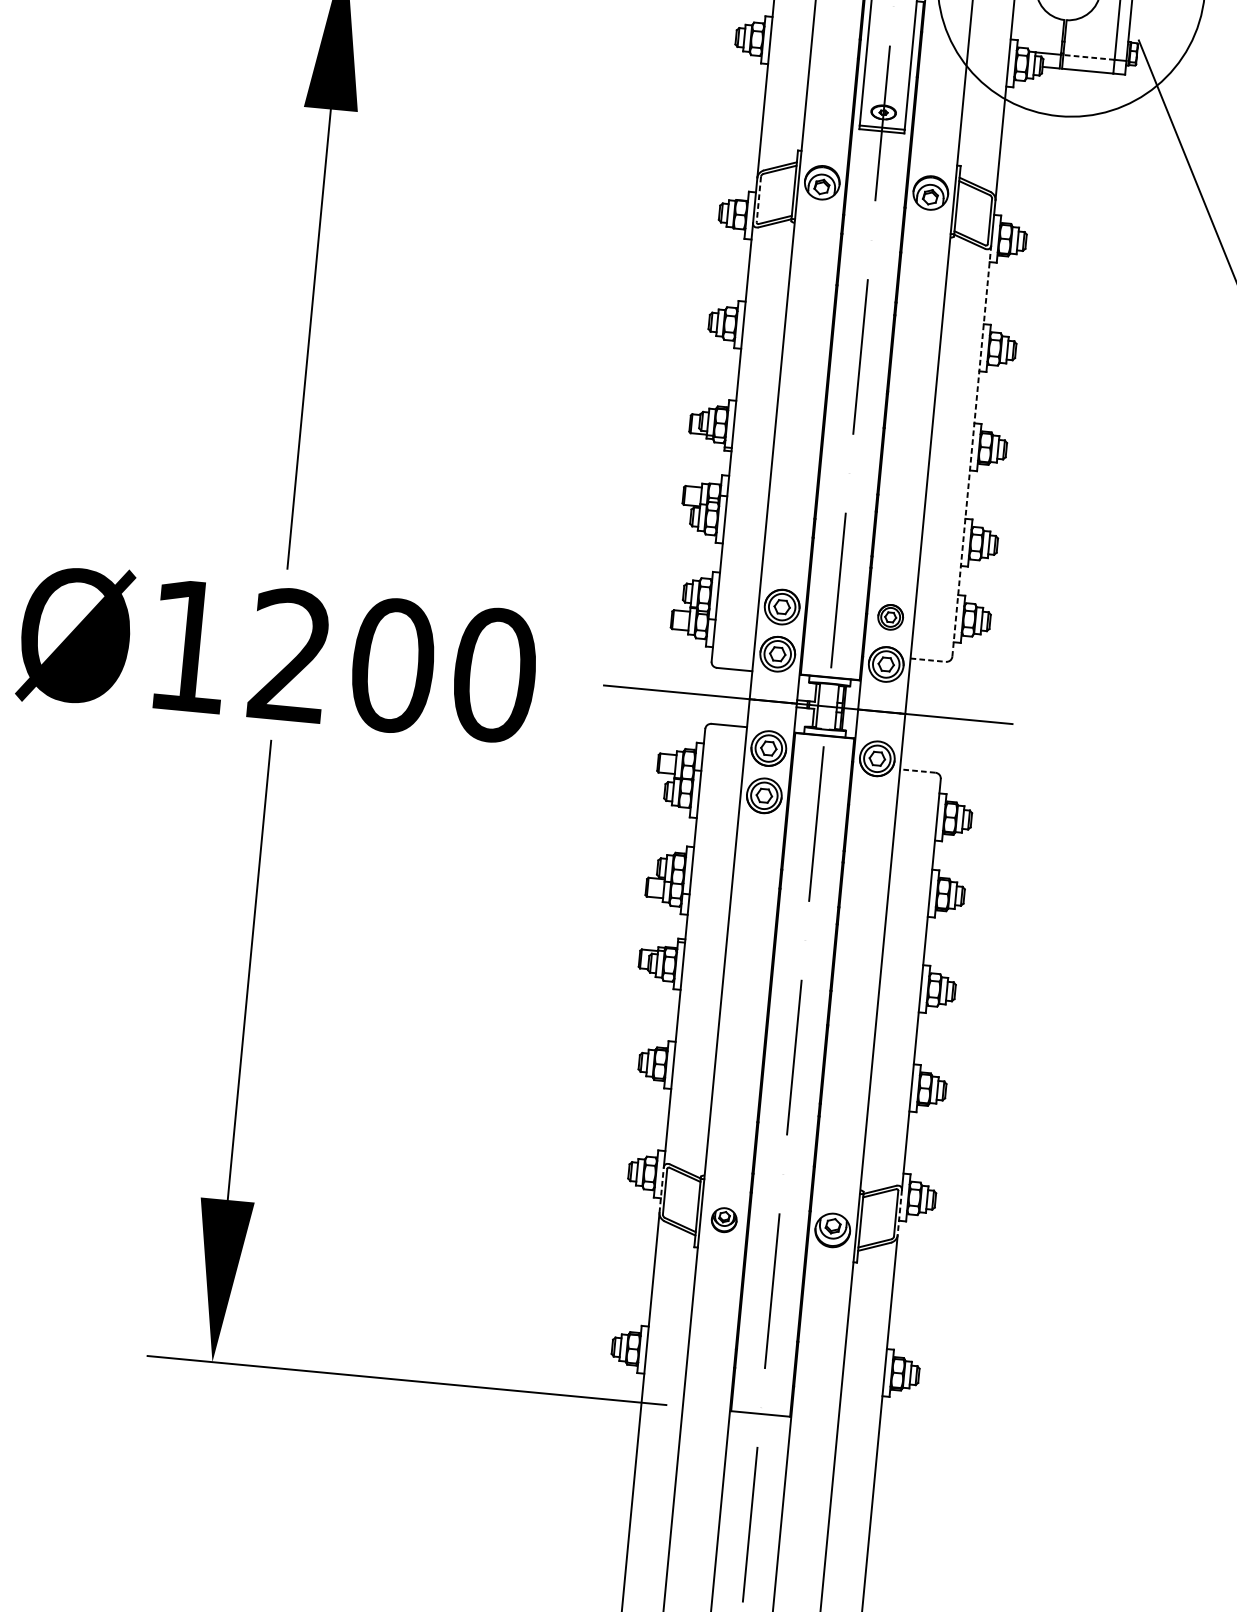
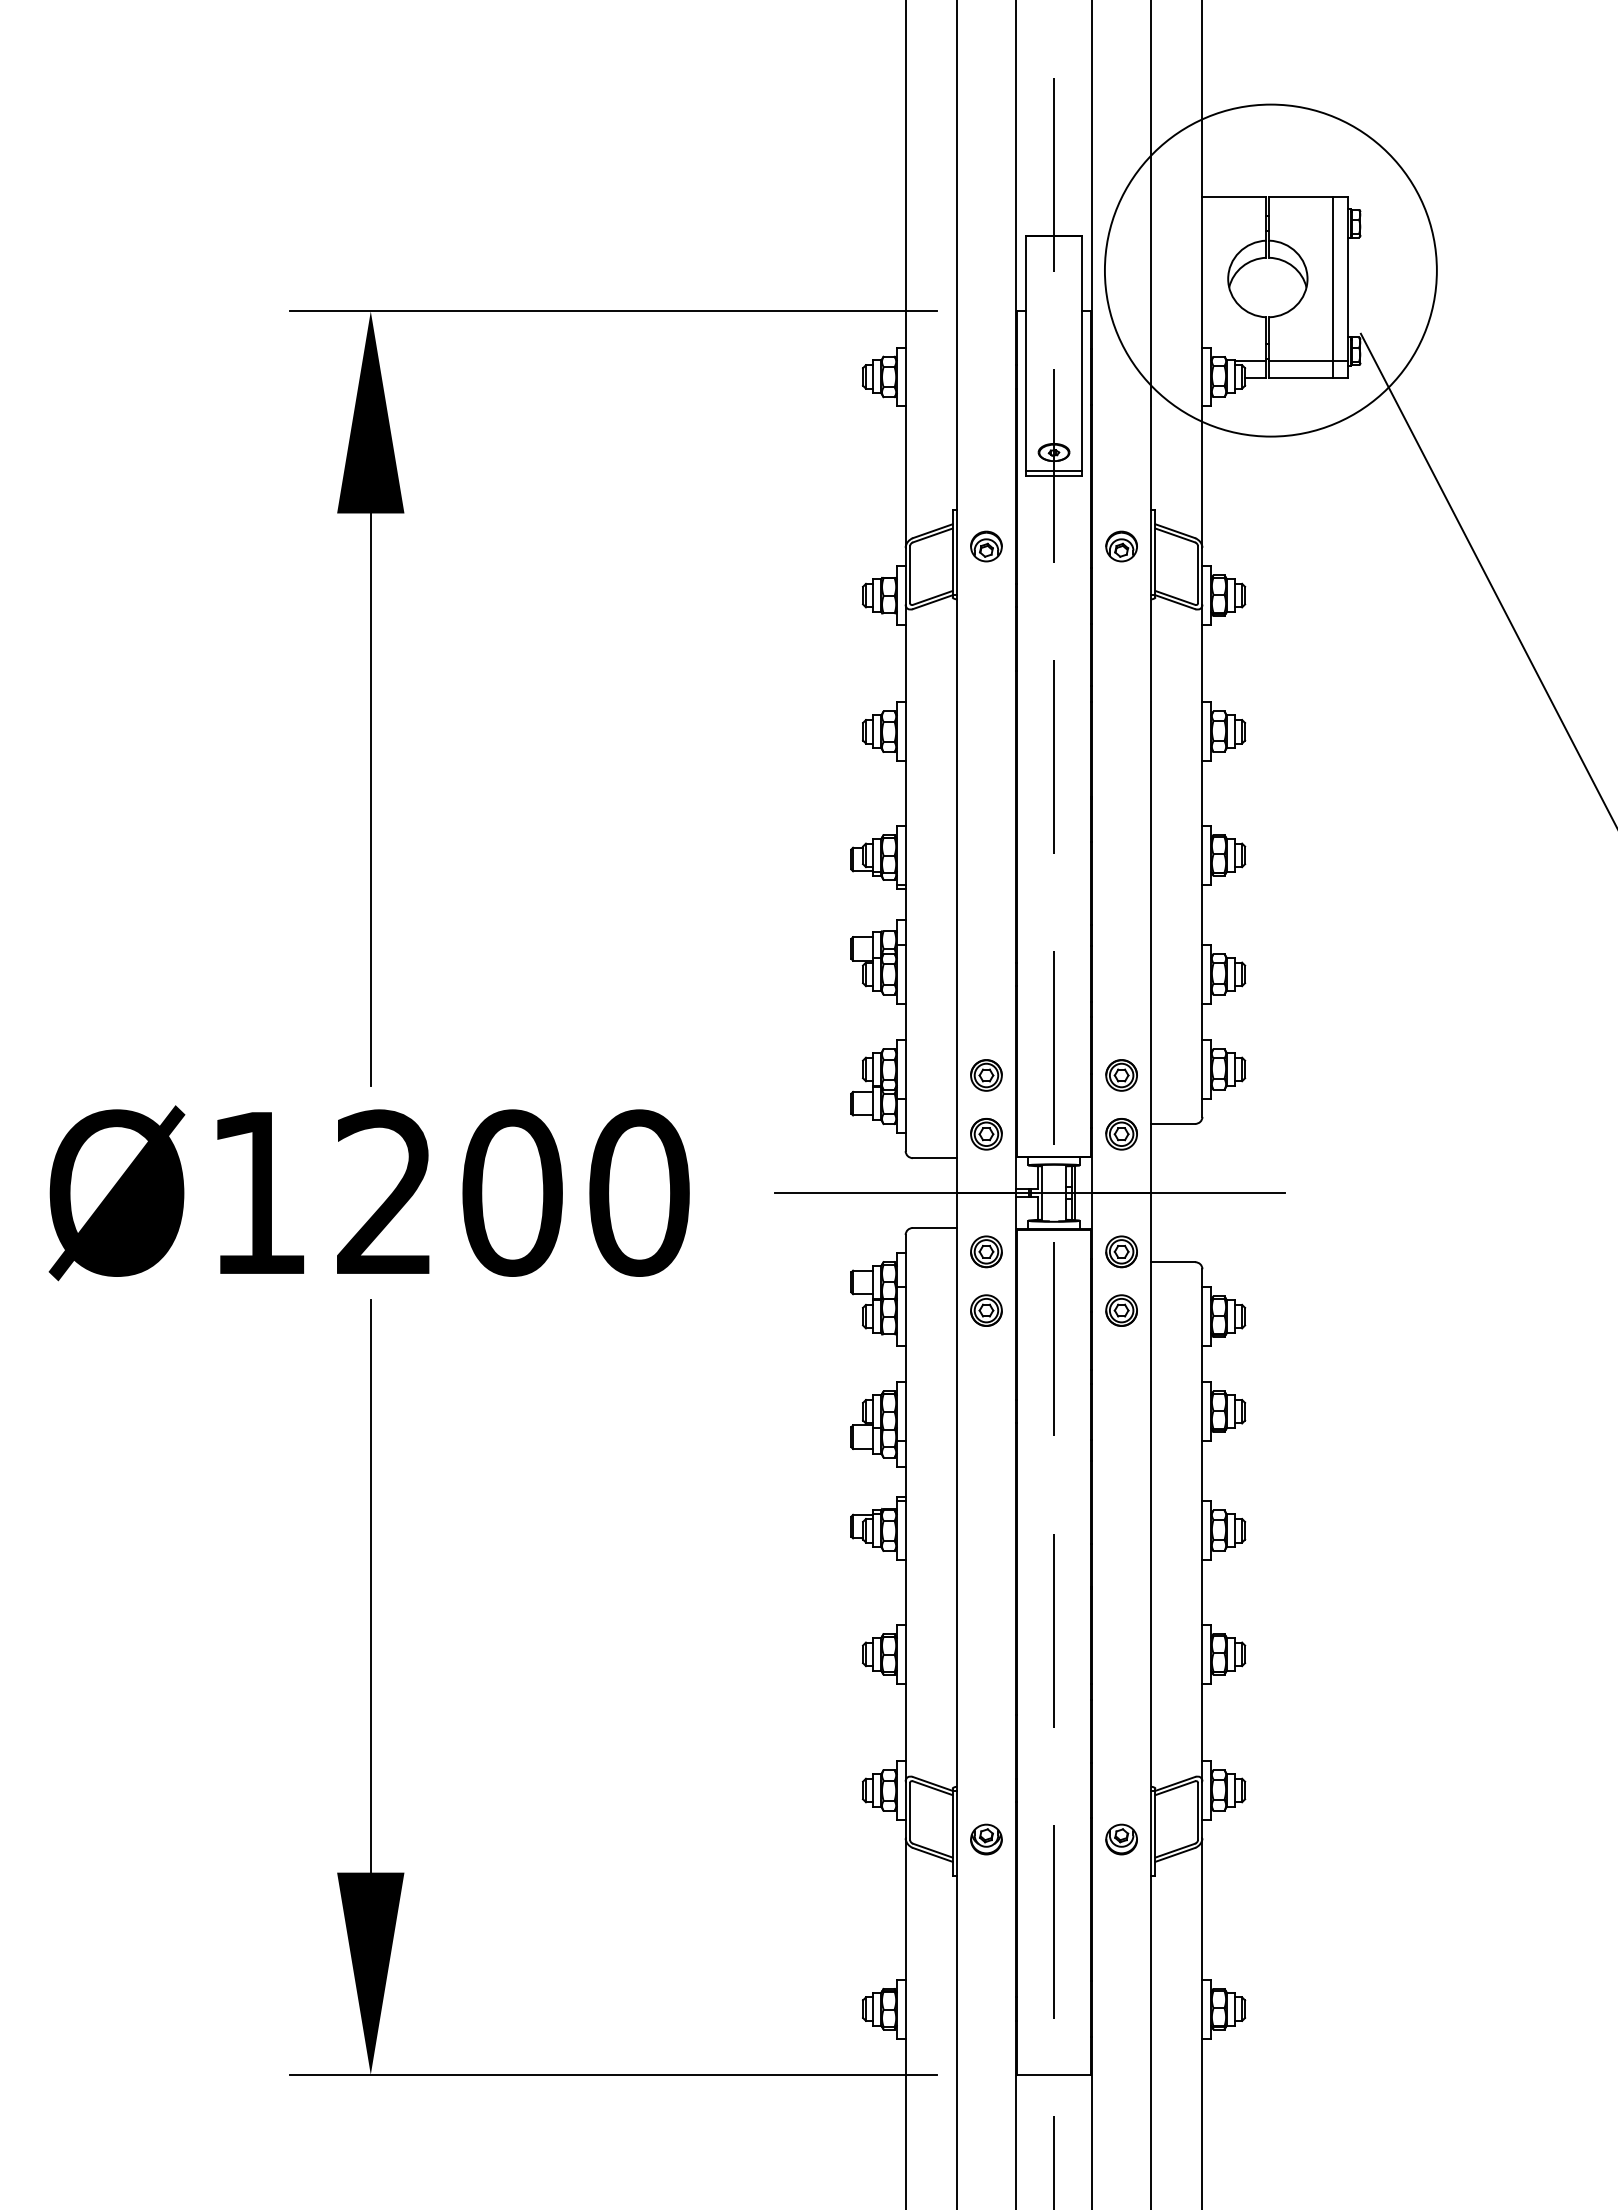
line: (1089, 57) -> (1301, 360), dashed -> solid
part: (822, 182) -> (986, 546), size x0.71
part: (930, 192) -> (1121, 546), size x0.71
line: (759, 200) -> (910, 575), dashed -> solid
line: (971, 451) -> (1202, 860), dashed -> solid
part: (782, 607) -> (986, 1075), size x0.71
part: (777, 654) -> (986, 1134), size x0.71
line: (928, 659) -> (1173, 1123), dashed -> solid
part: (886, 664) -> (1121, 1134), size x0.71
part: (768, 748) -> (986, 1251), size x0.71
part: (877, 758) -> (1121, 1251), size x0.71
line: (917, 771) -> (1172, 1262), dashed -> solid
part: (764, 795) -> (986, 1310), size x0.71
part: (872, 805) -> (1121, 1310), added
line: (661, 1189) -> (905, 1809), dashed -> solid
line: (899, 1213) -> (1202, 1810), dashed -> solid
part: (832, 1230) -> (1121, 1839), size x0.71

